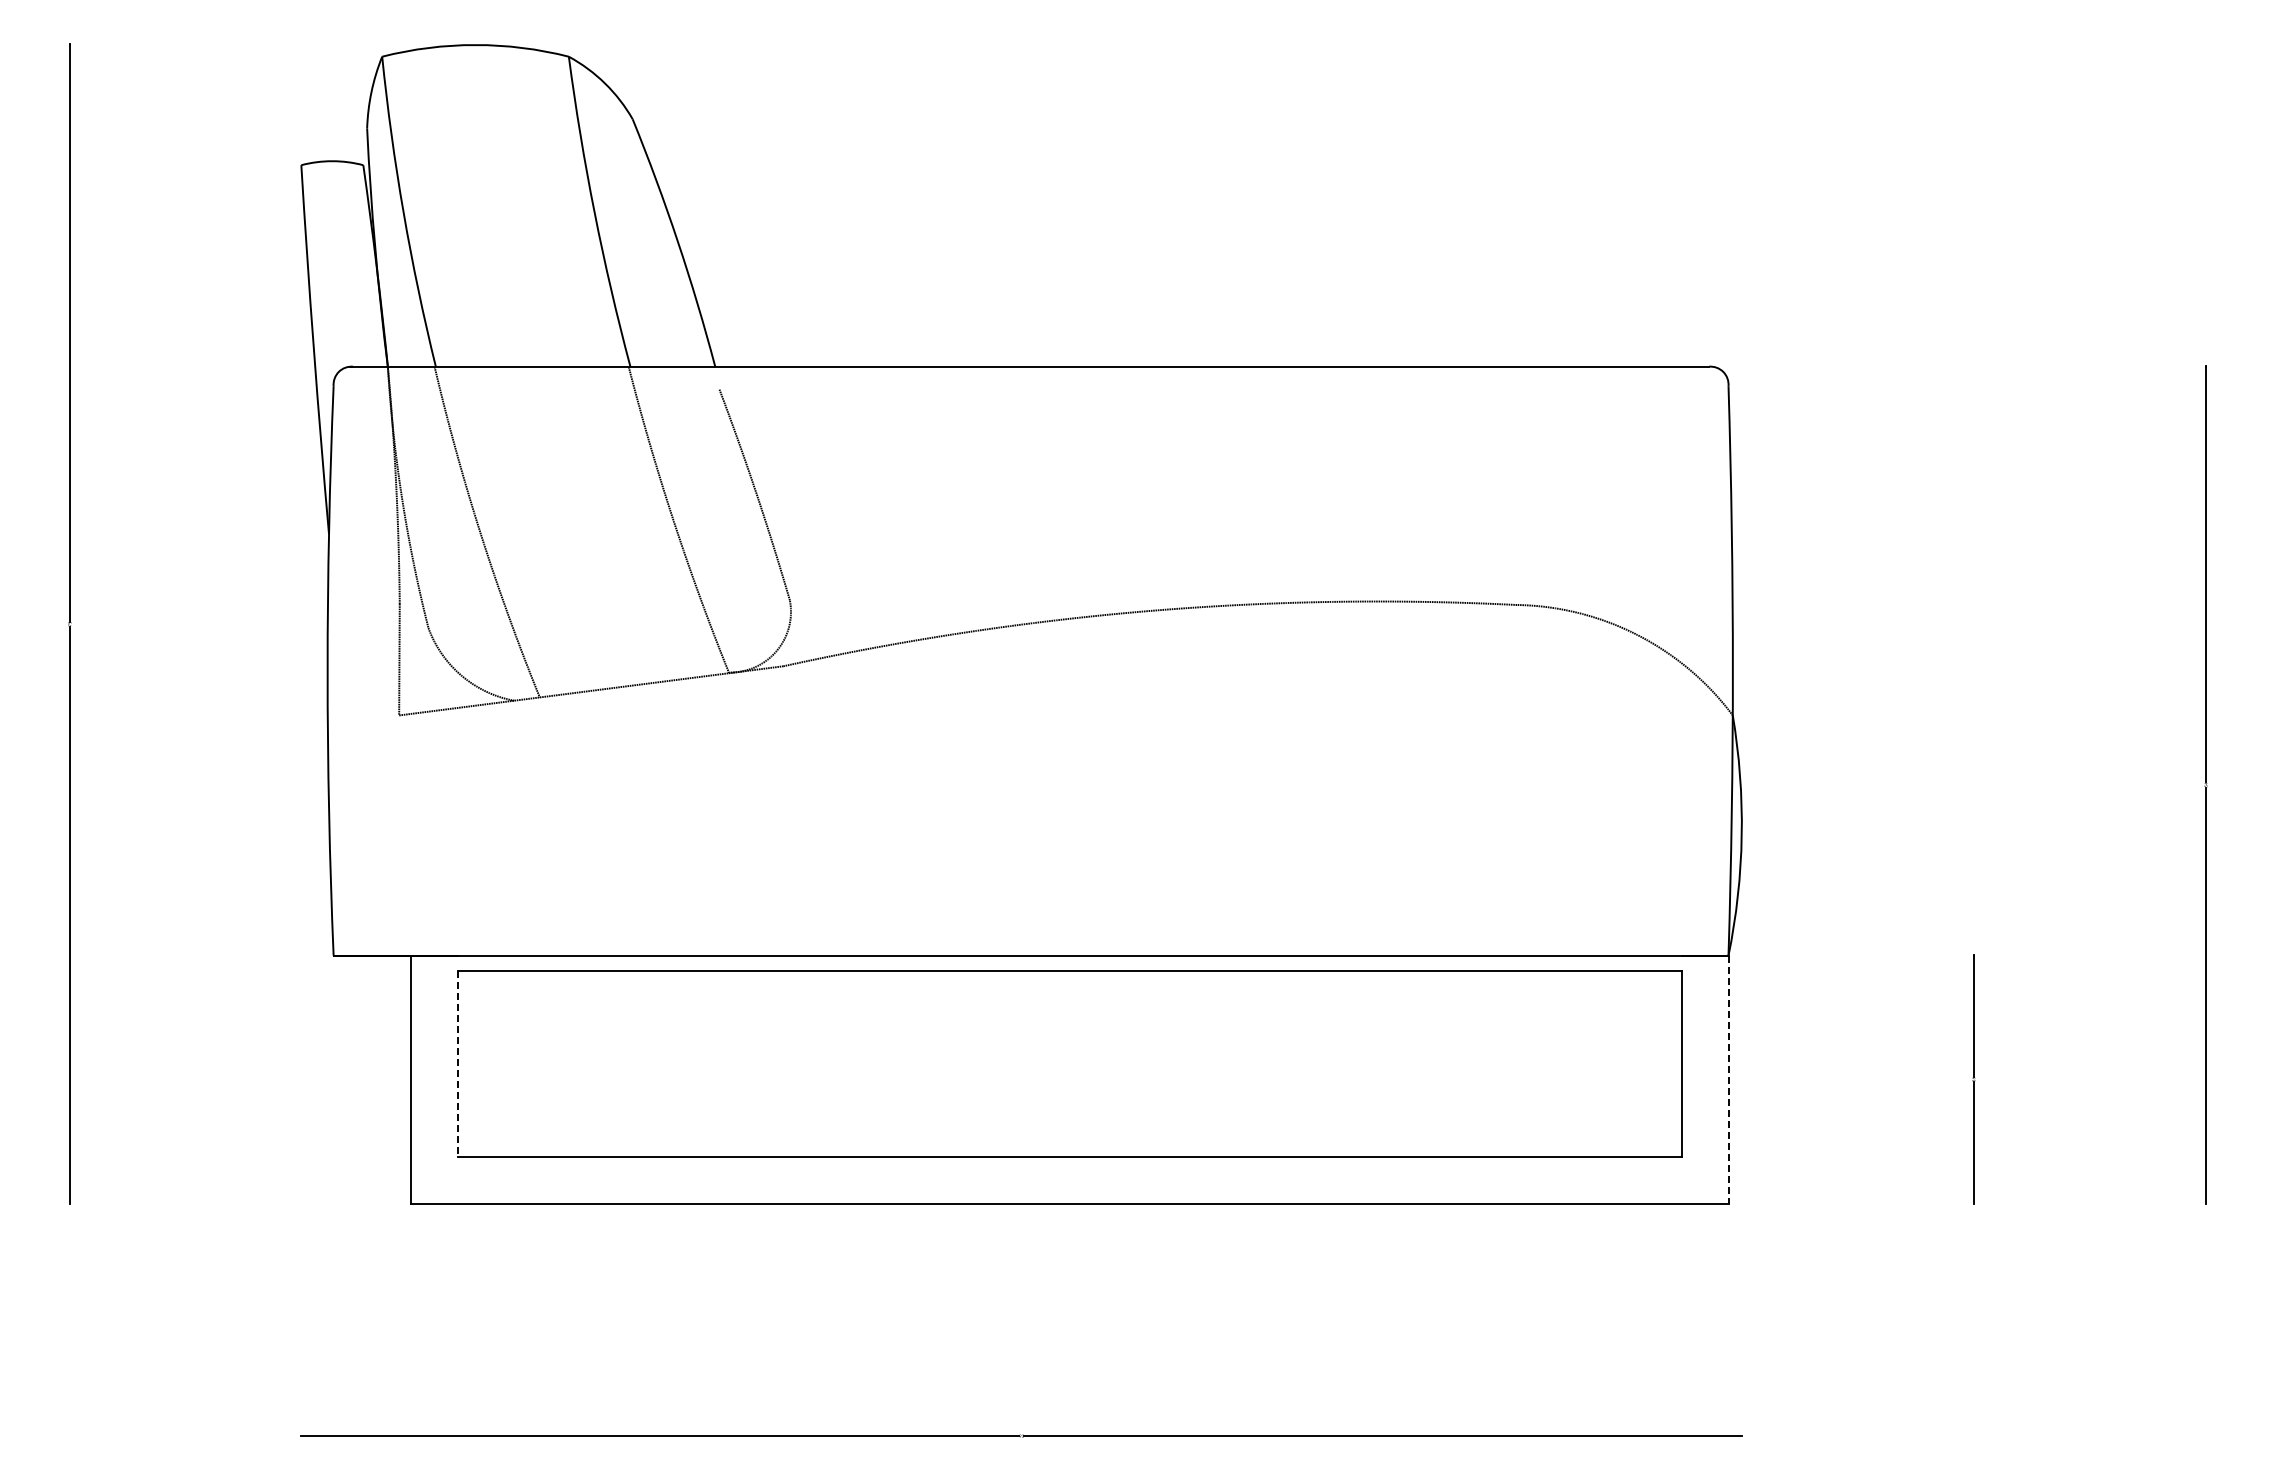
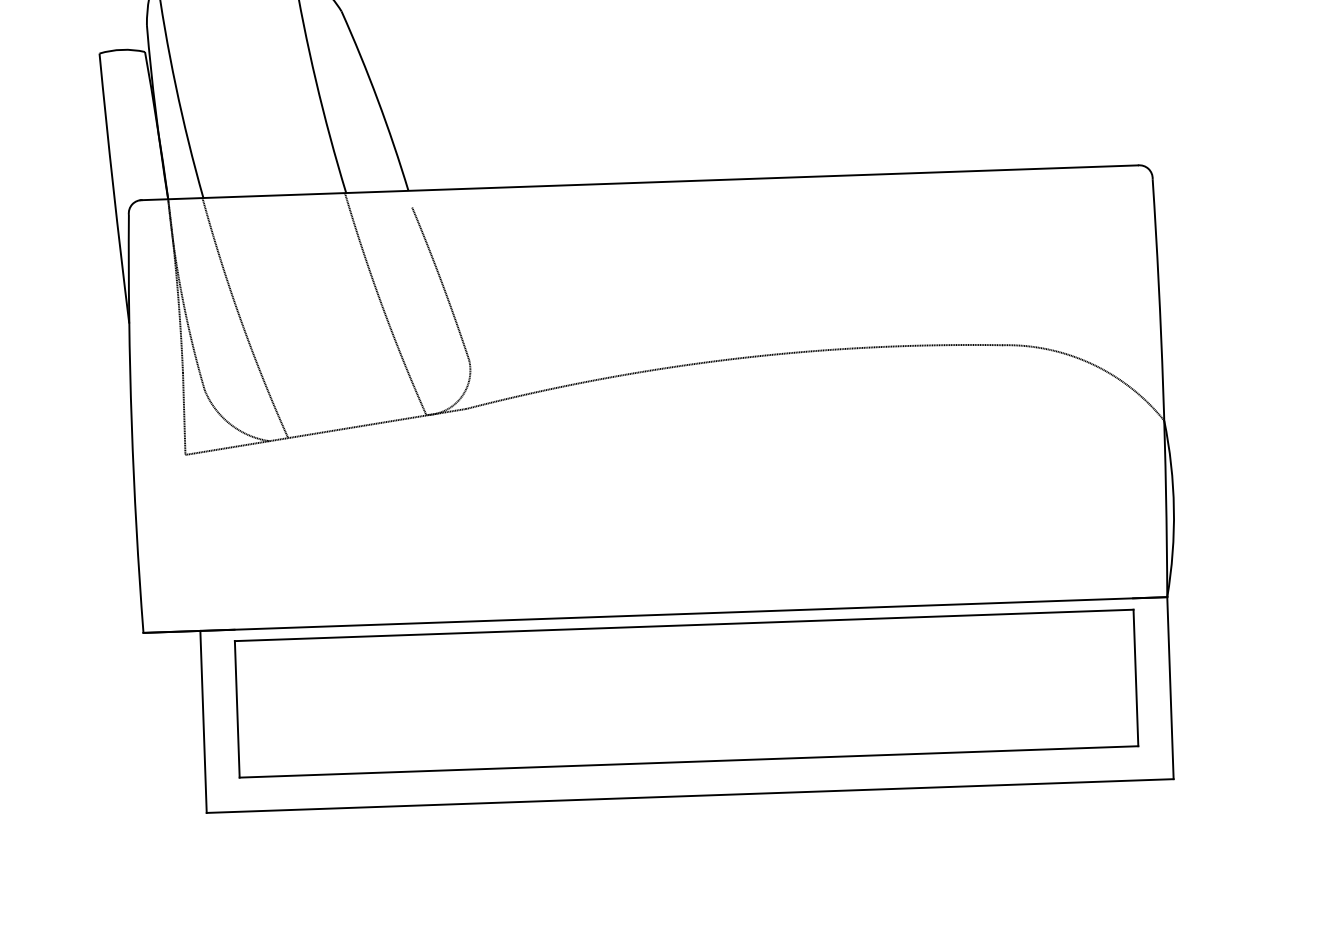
line: (457, 1064) -> (237, 709), dashed -> solid
line: (1728, 1079) -> (1170, 688), dashed -> solid

